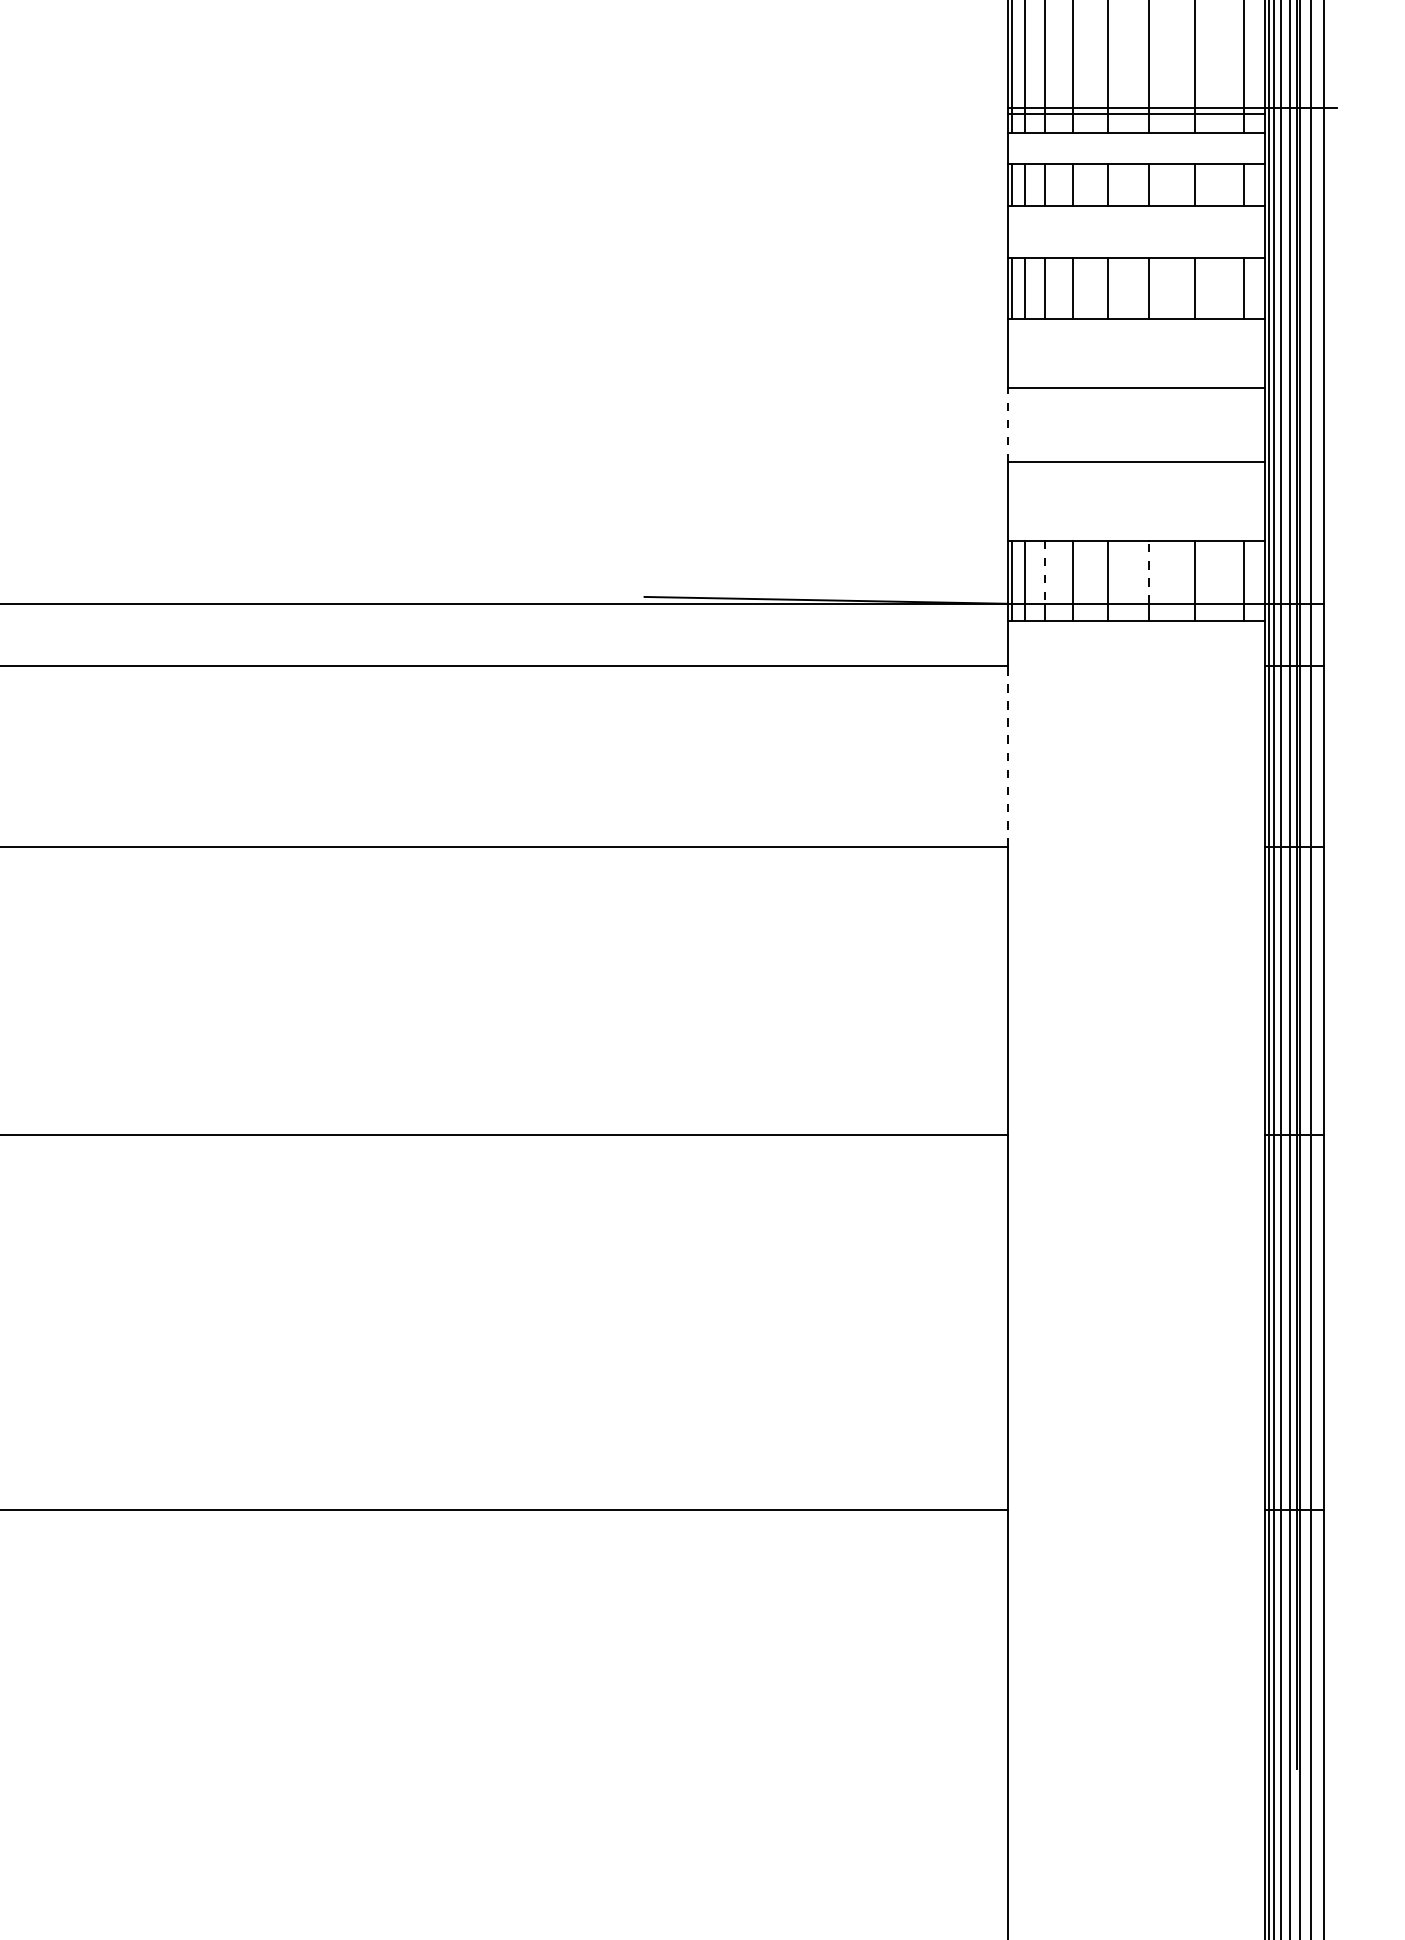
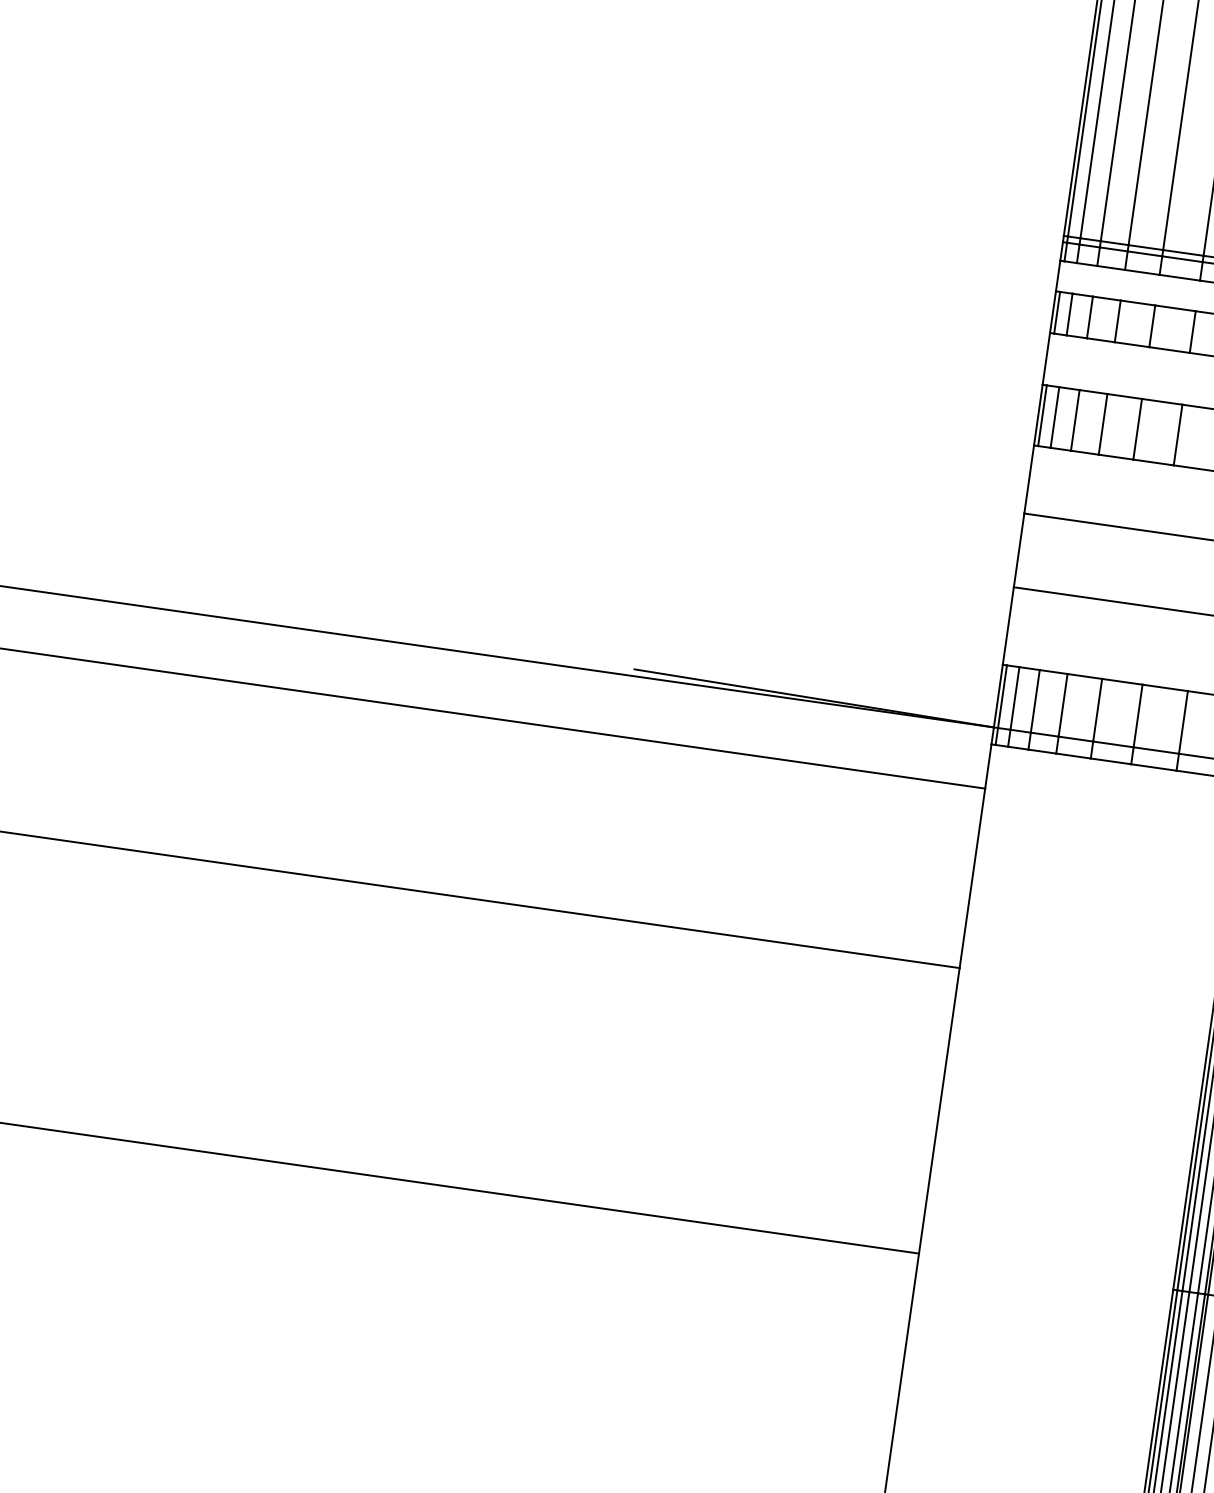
line: (1008, 424) -> (1019, 549), dashed -> solid
line: (1045, 572) -> (1035, 701), dashed -> solid
line: (1149, 572) -> (1138, 716), dashed -> solid
line: (1008, 756) -> (972, 878), dashed -> solid

